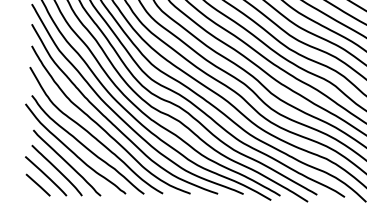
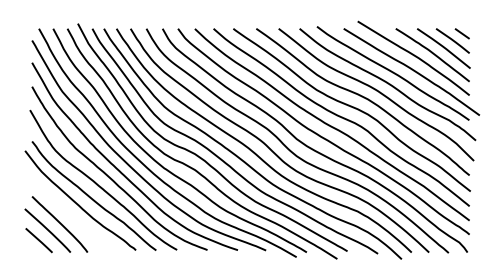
curve: (66, 162) -> (70, 215), removed

